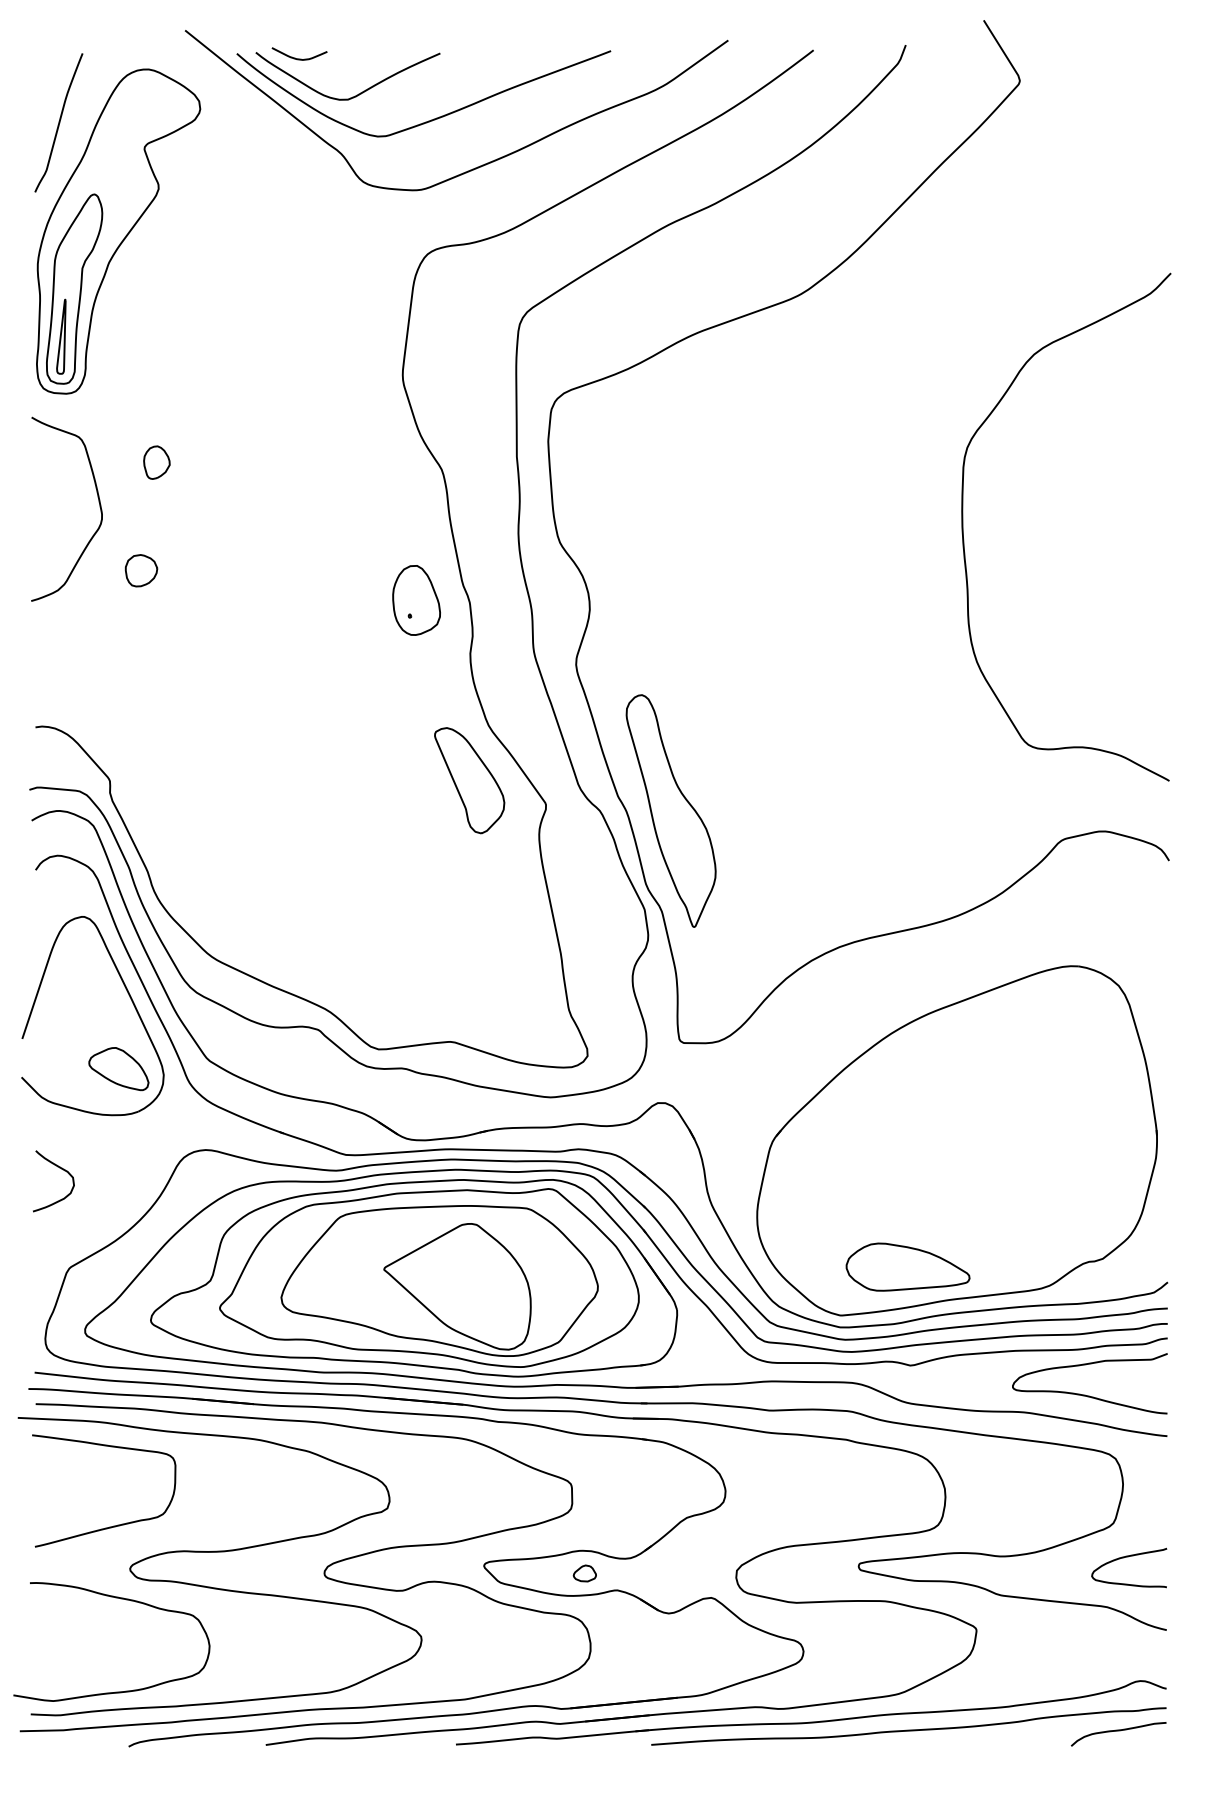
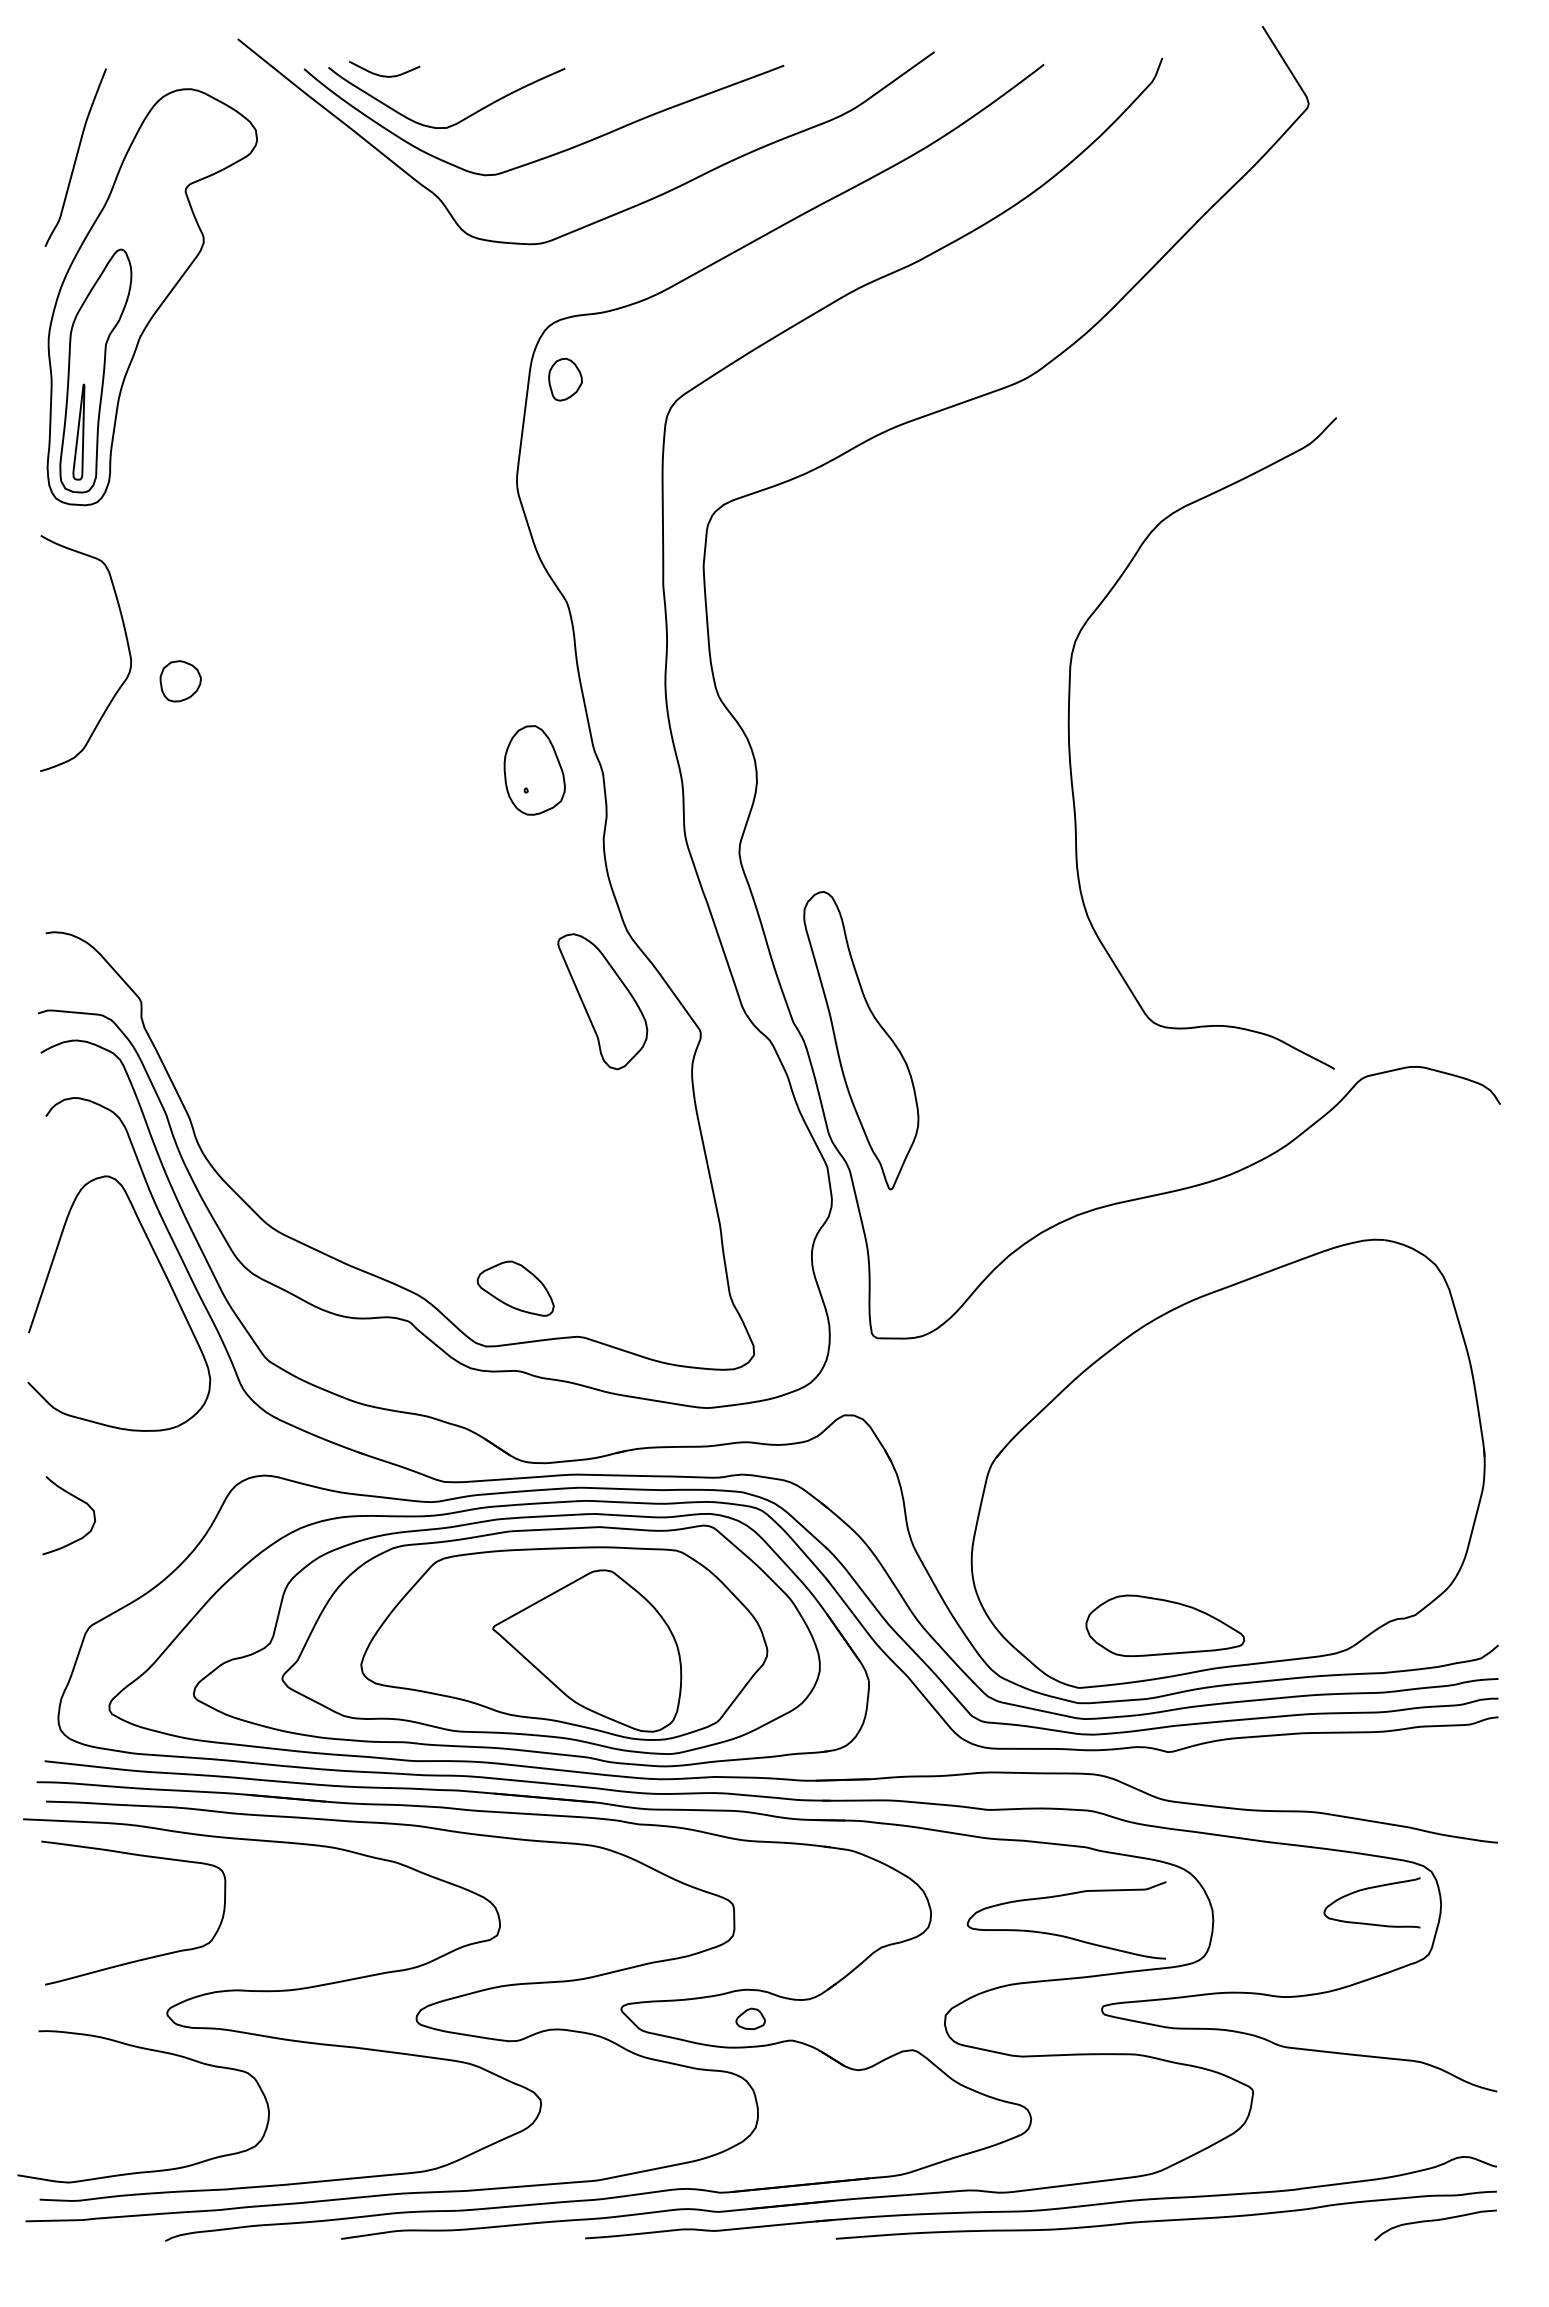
part: (156, 462) -> (565, 379), moved
curve: (963, 528) -> (1070, 745), moved
part: (141, 570) -> (180, 681), moved
part: (118, 1068) -> (515, 1288), moved
curve: (1088, 1395) -> (1064, 1935), moved
curve: (1126, 1557) -> (1368, 1889), moved

